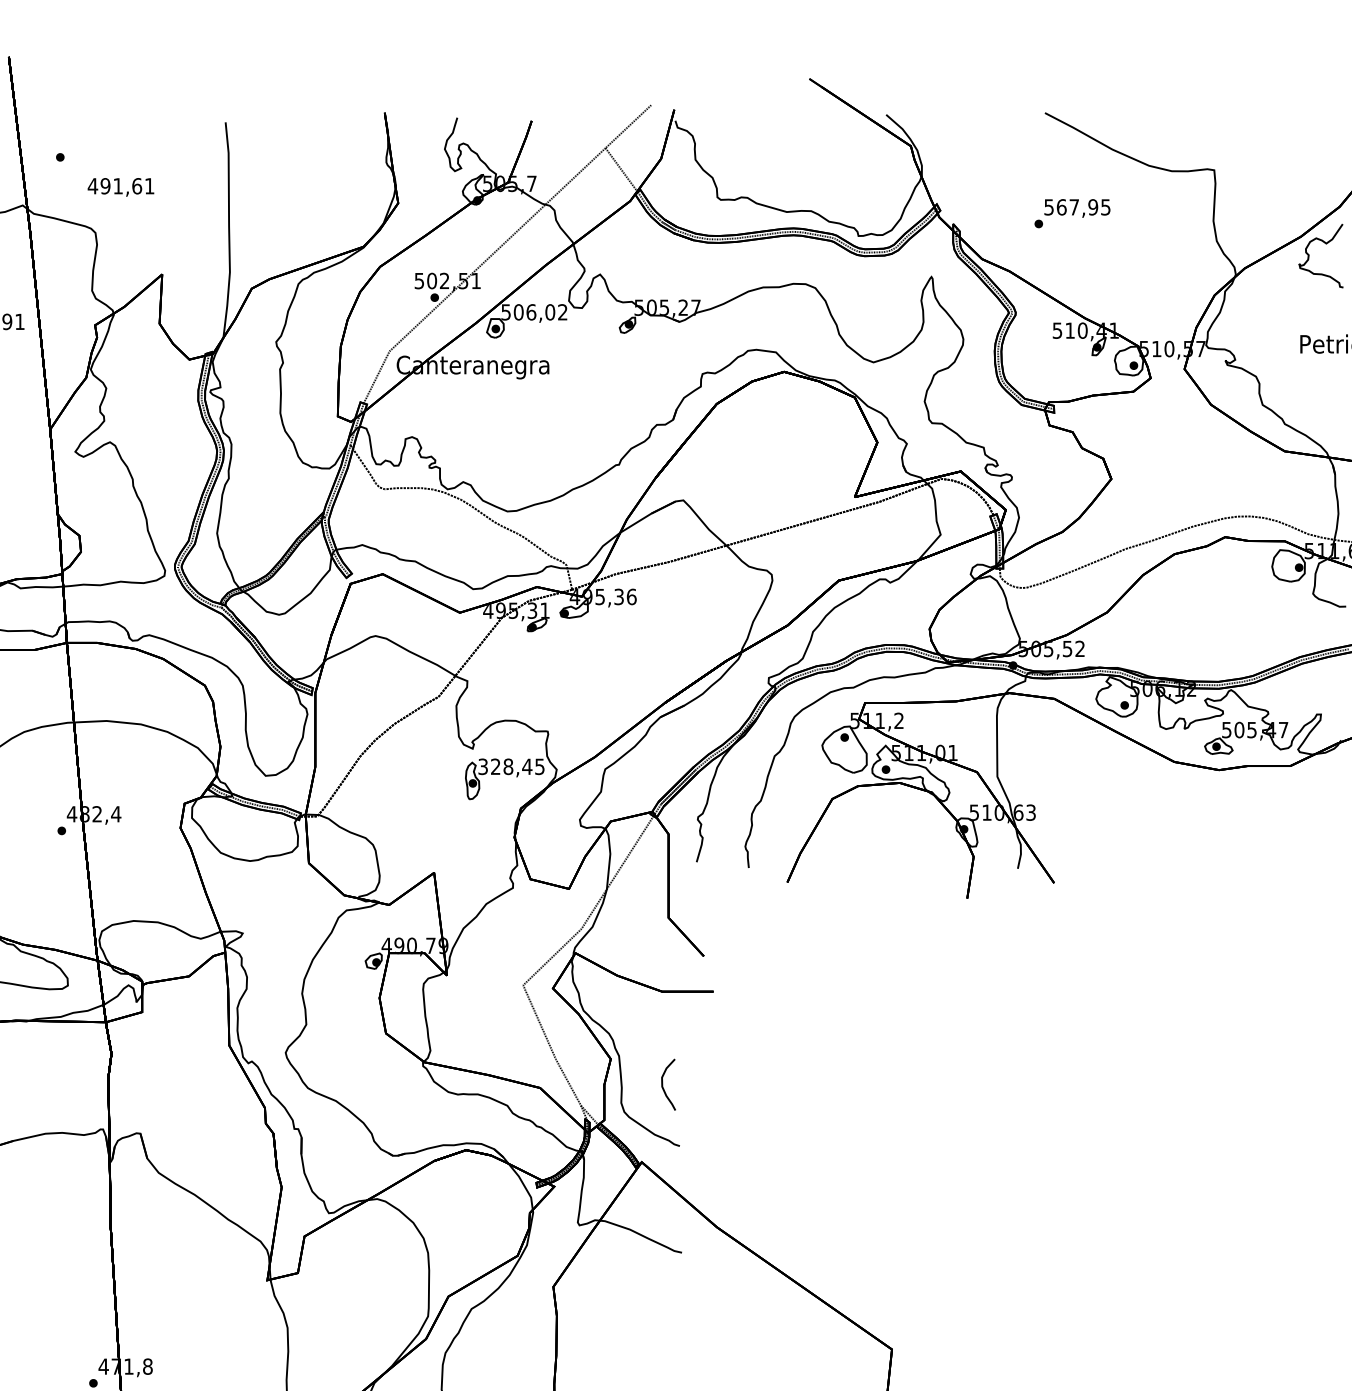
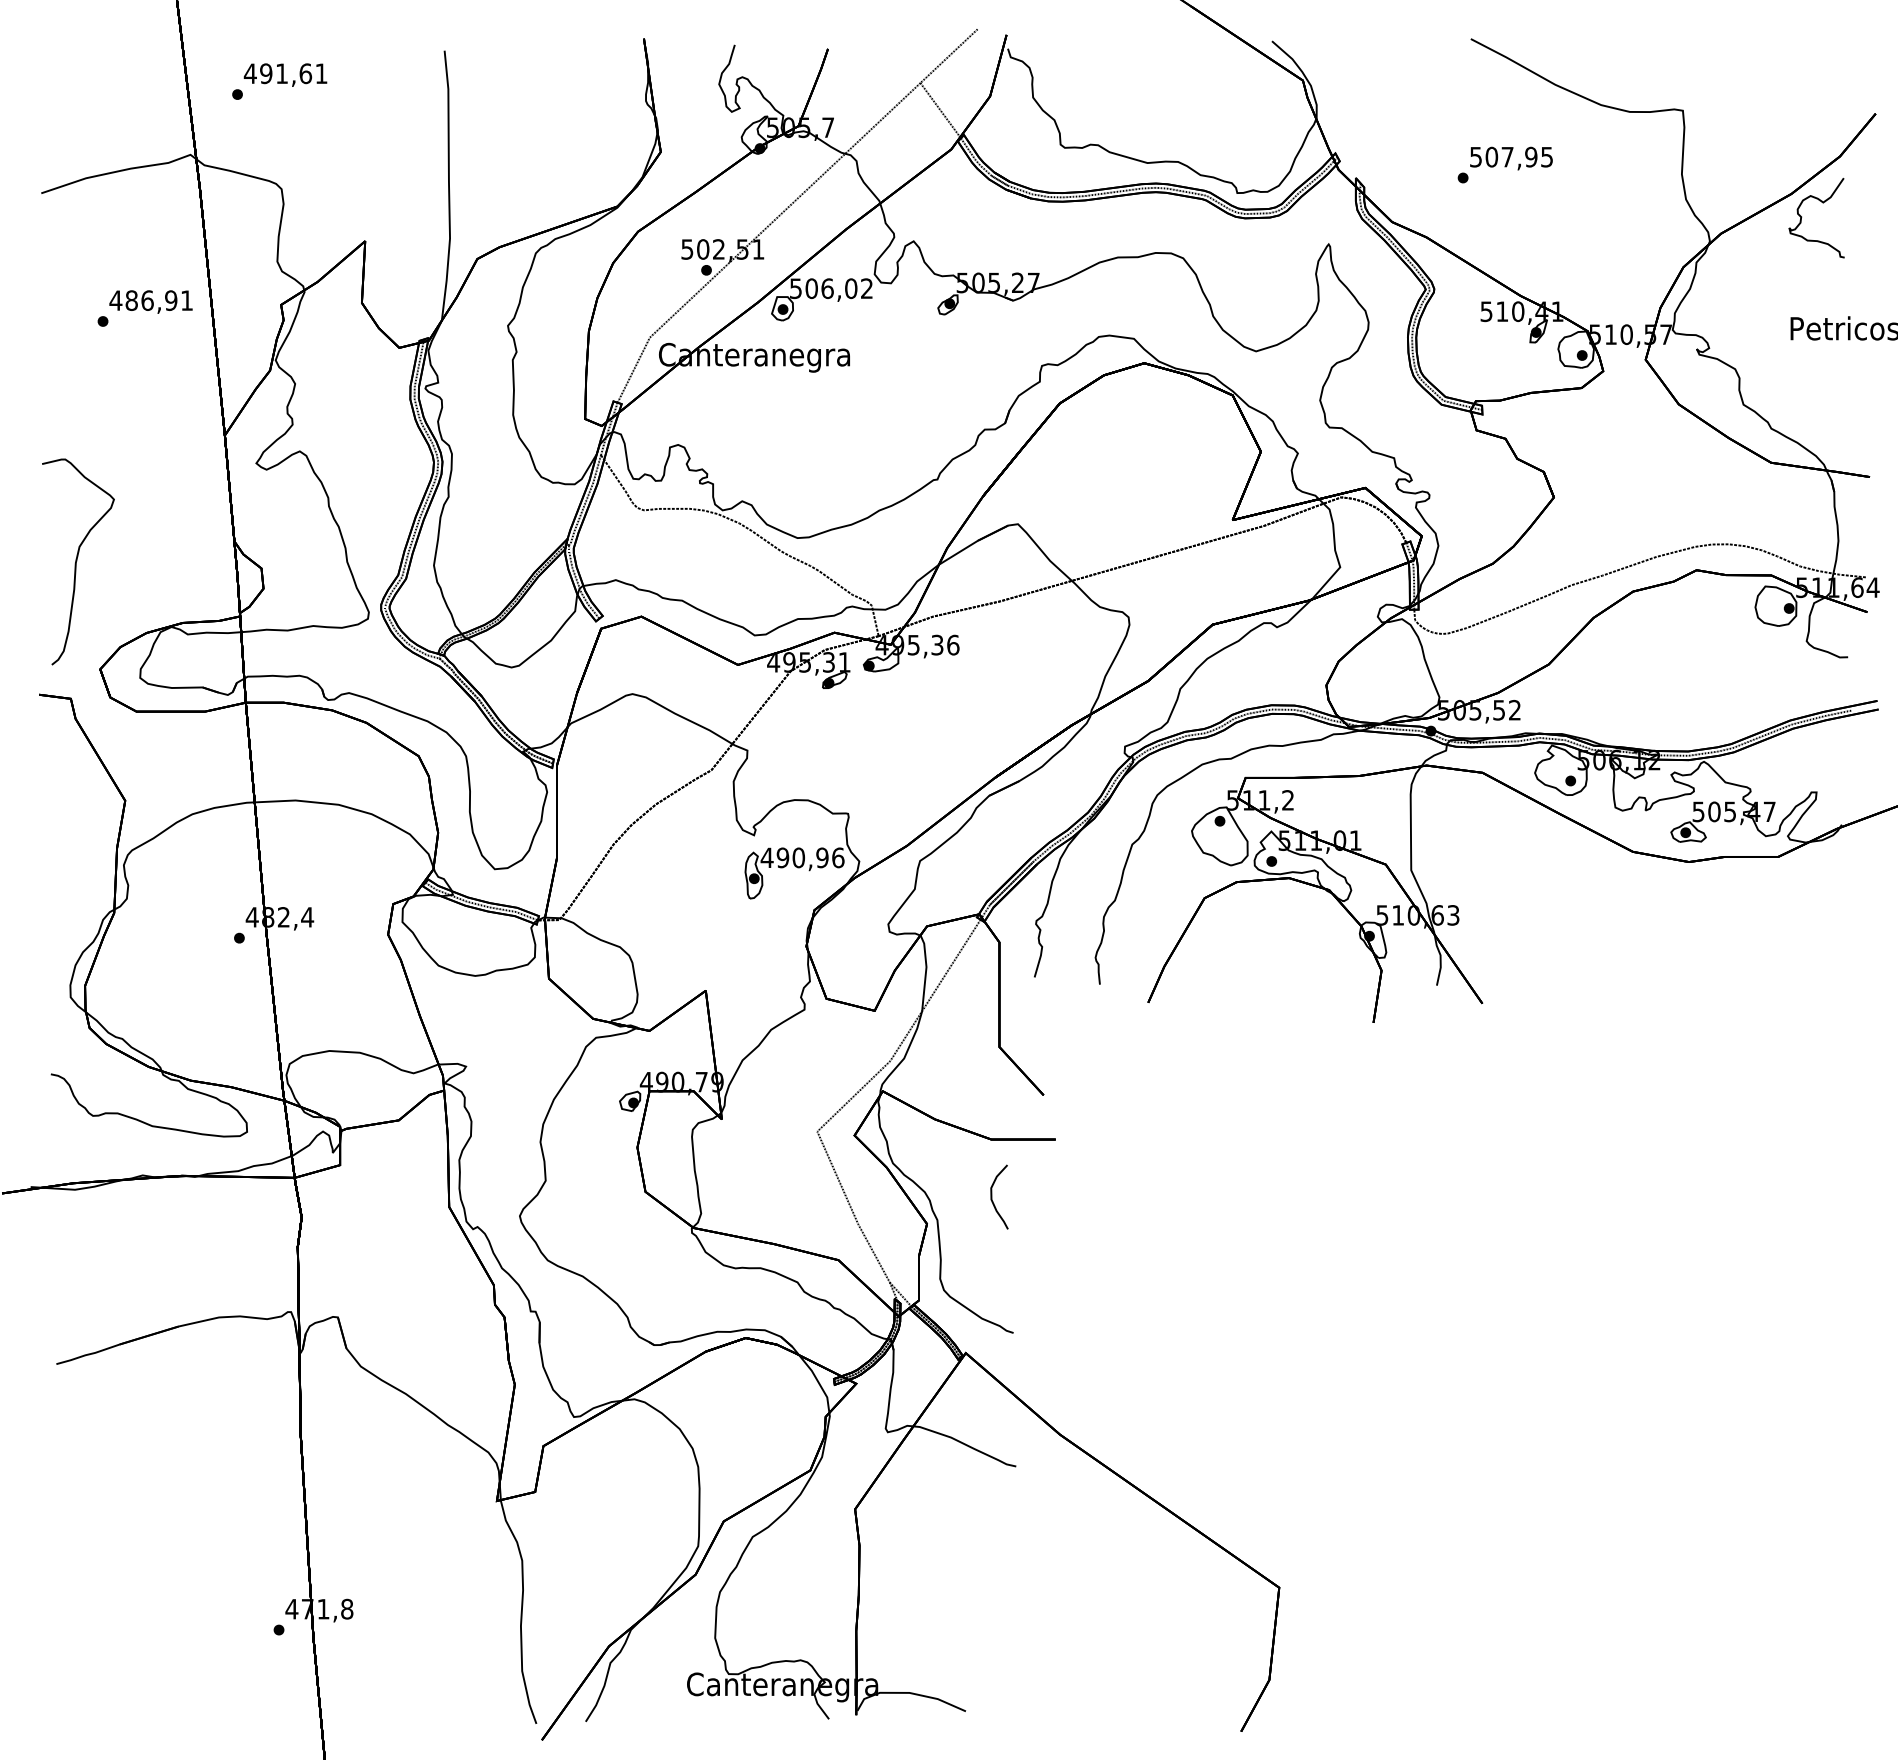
text: (120, 186) -> (285, 74), moved
text: (1061, 206) -> (1491, 156), 567,95 -> 507,95
text: (511, 766) -> (802, 857), 328,45 -> 490,96
curve: (663, 1084) -> (992, 1196), moved

